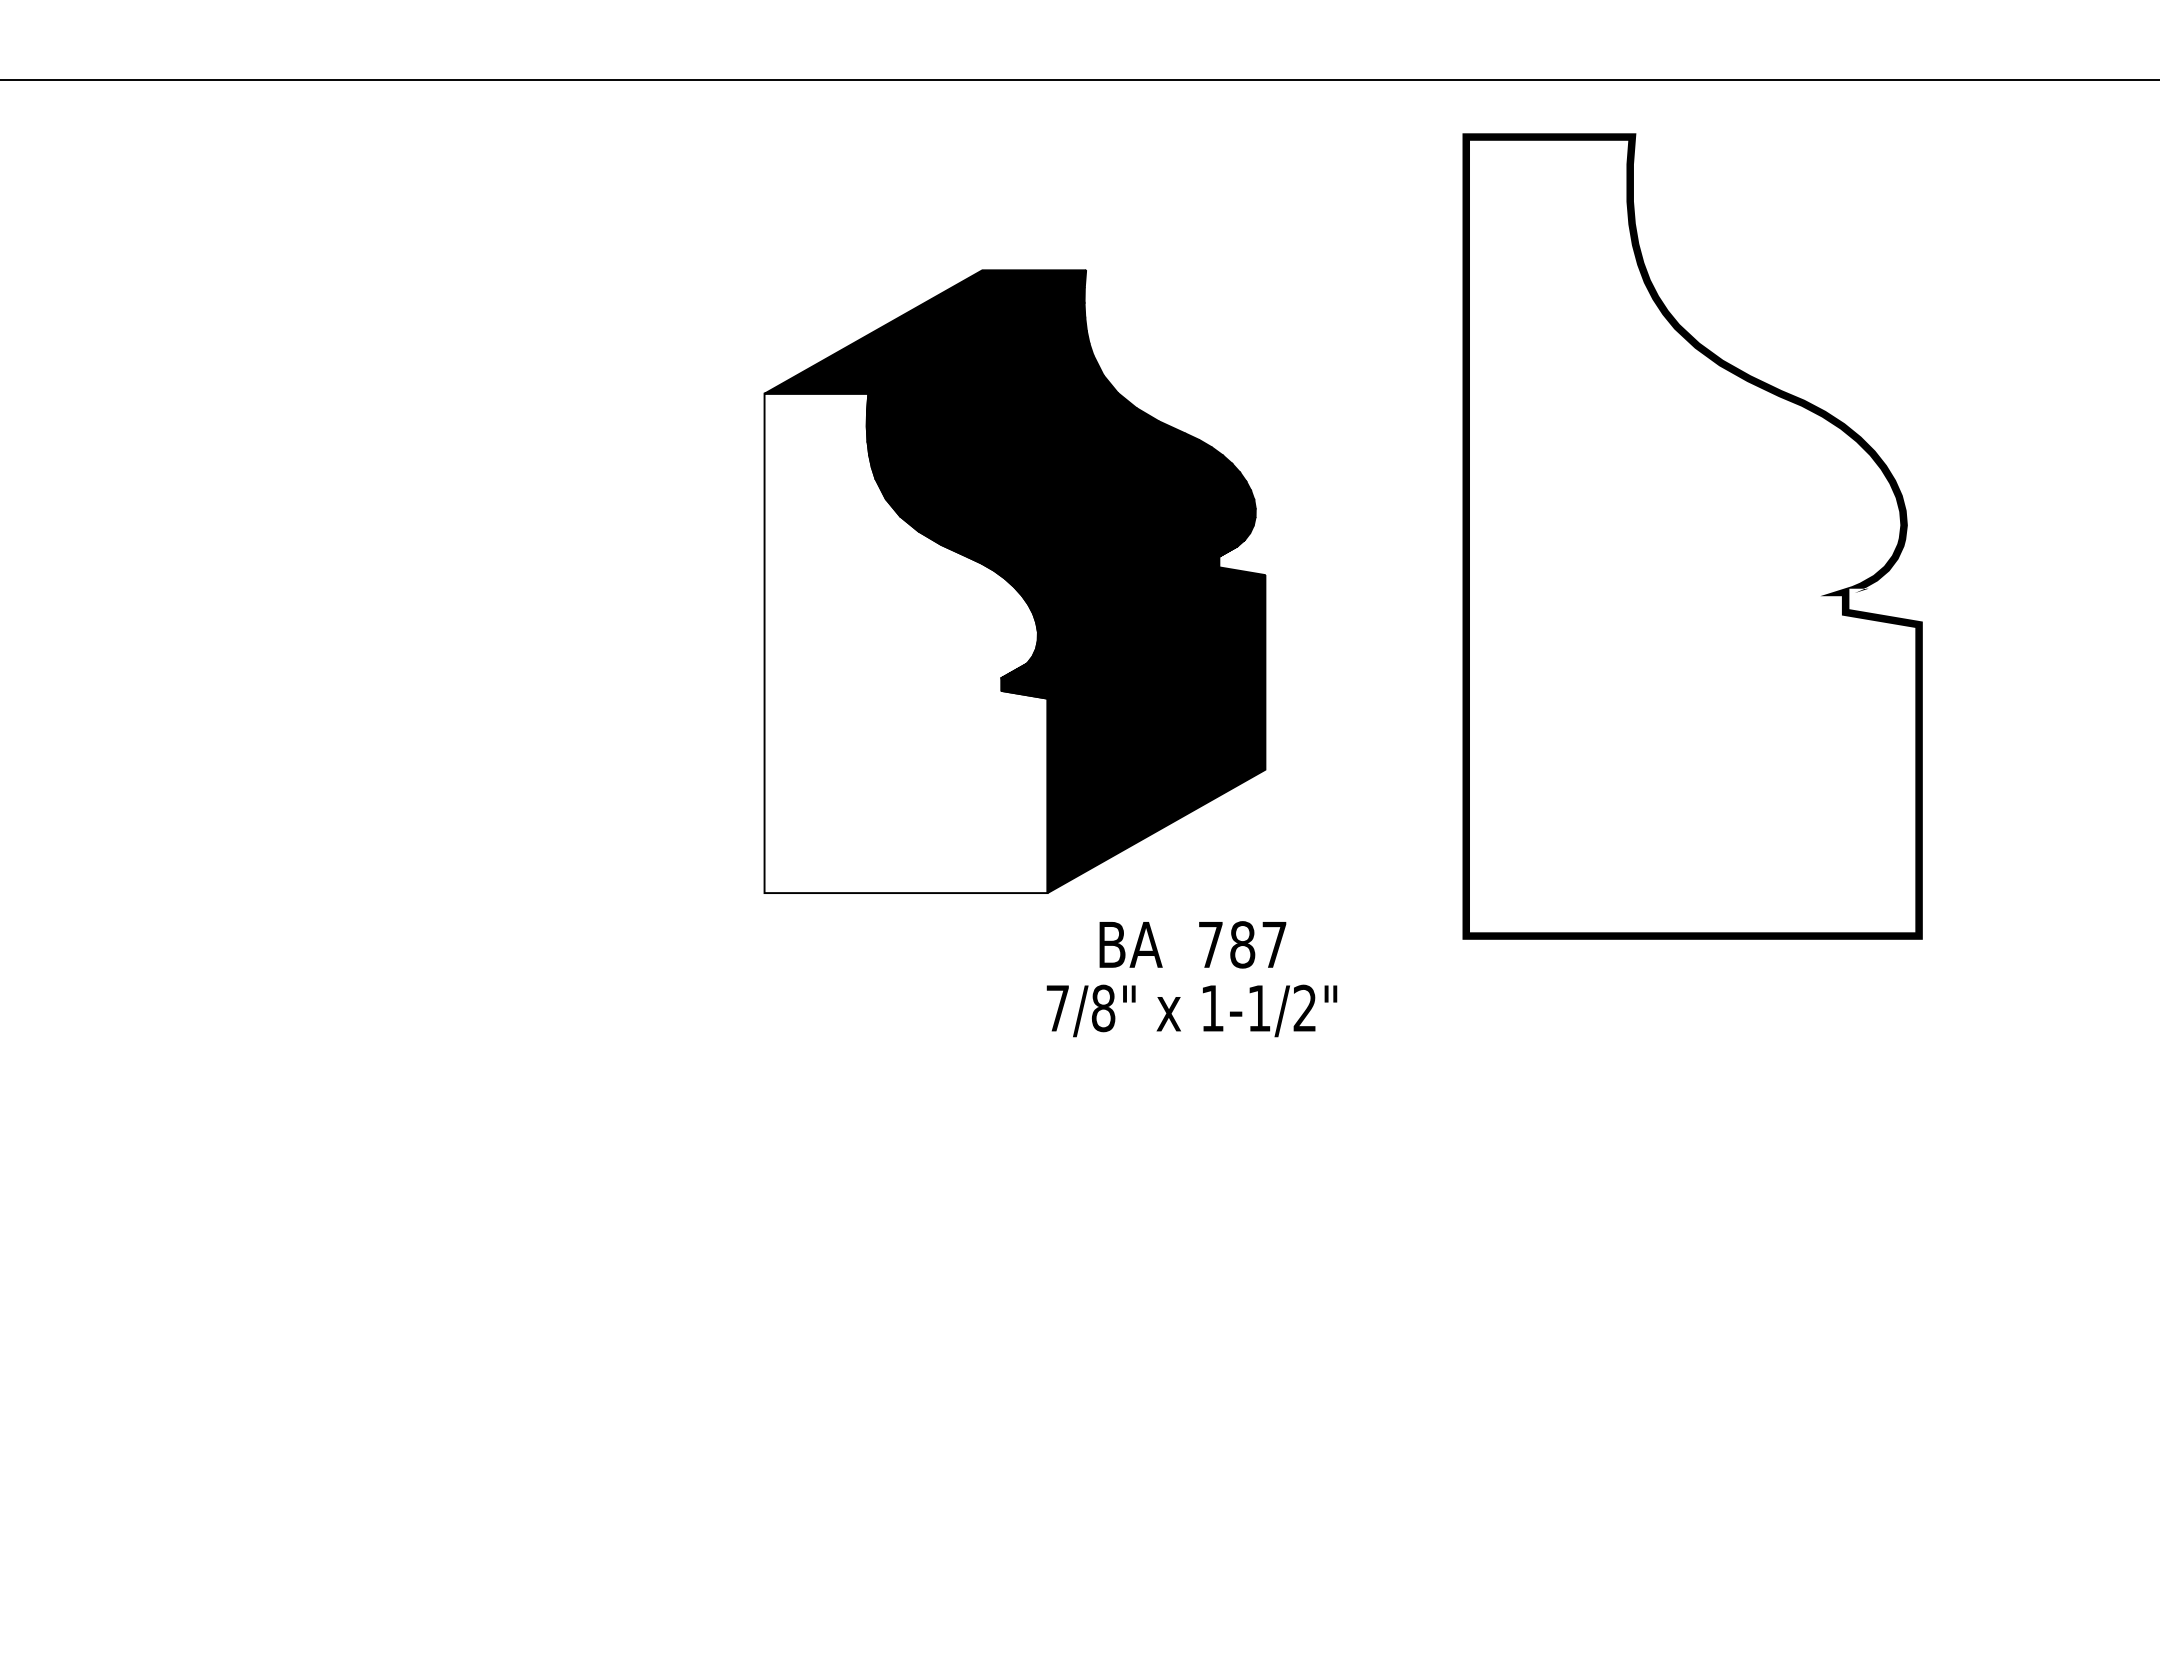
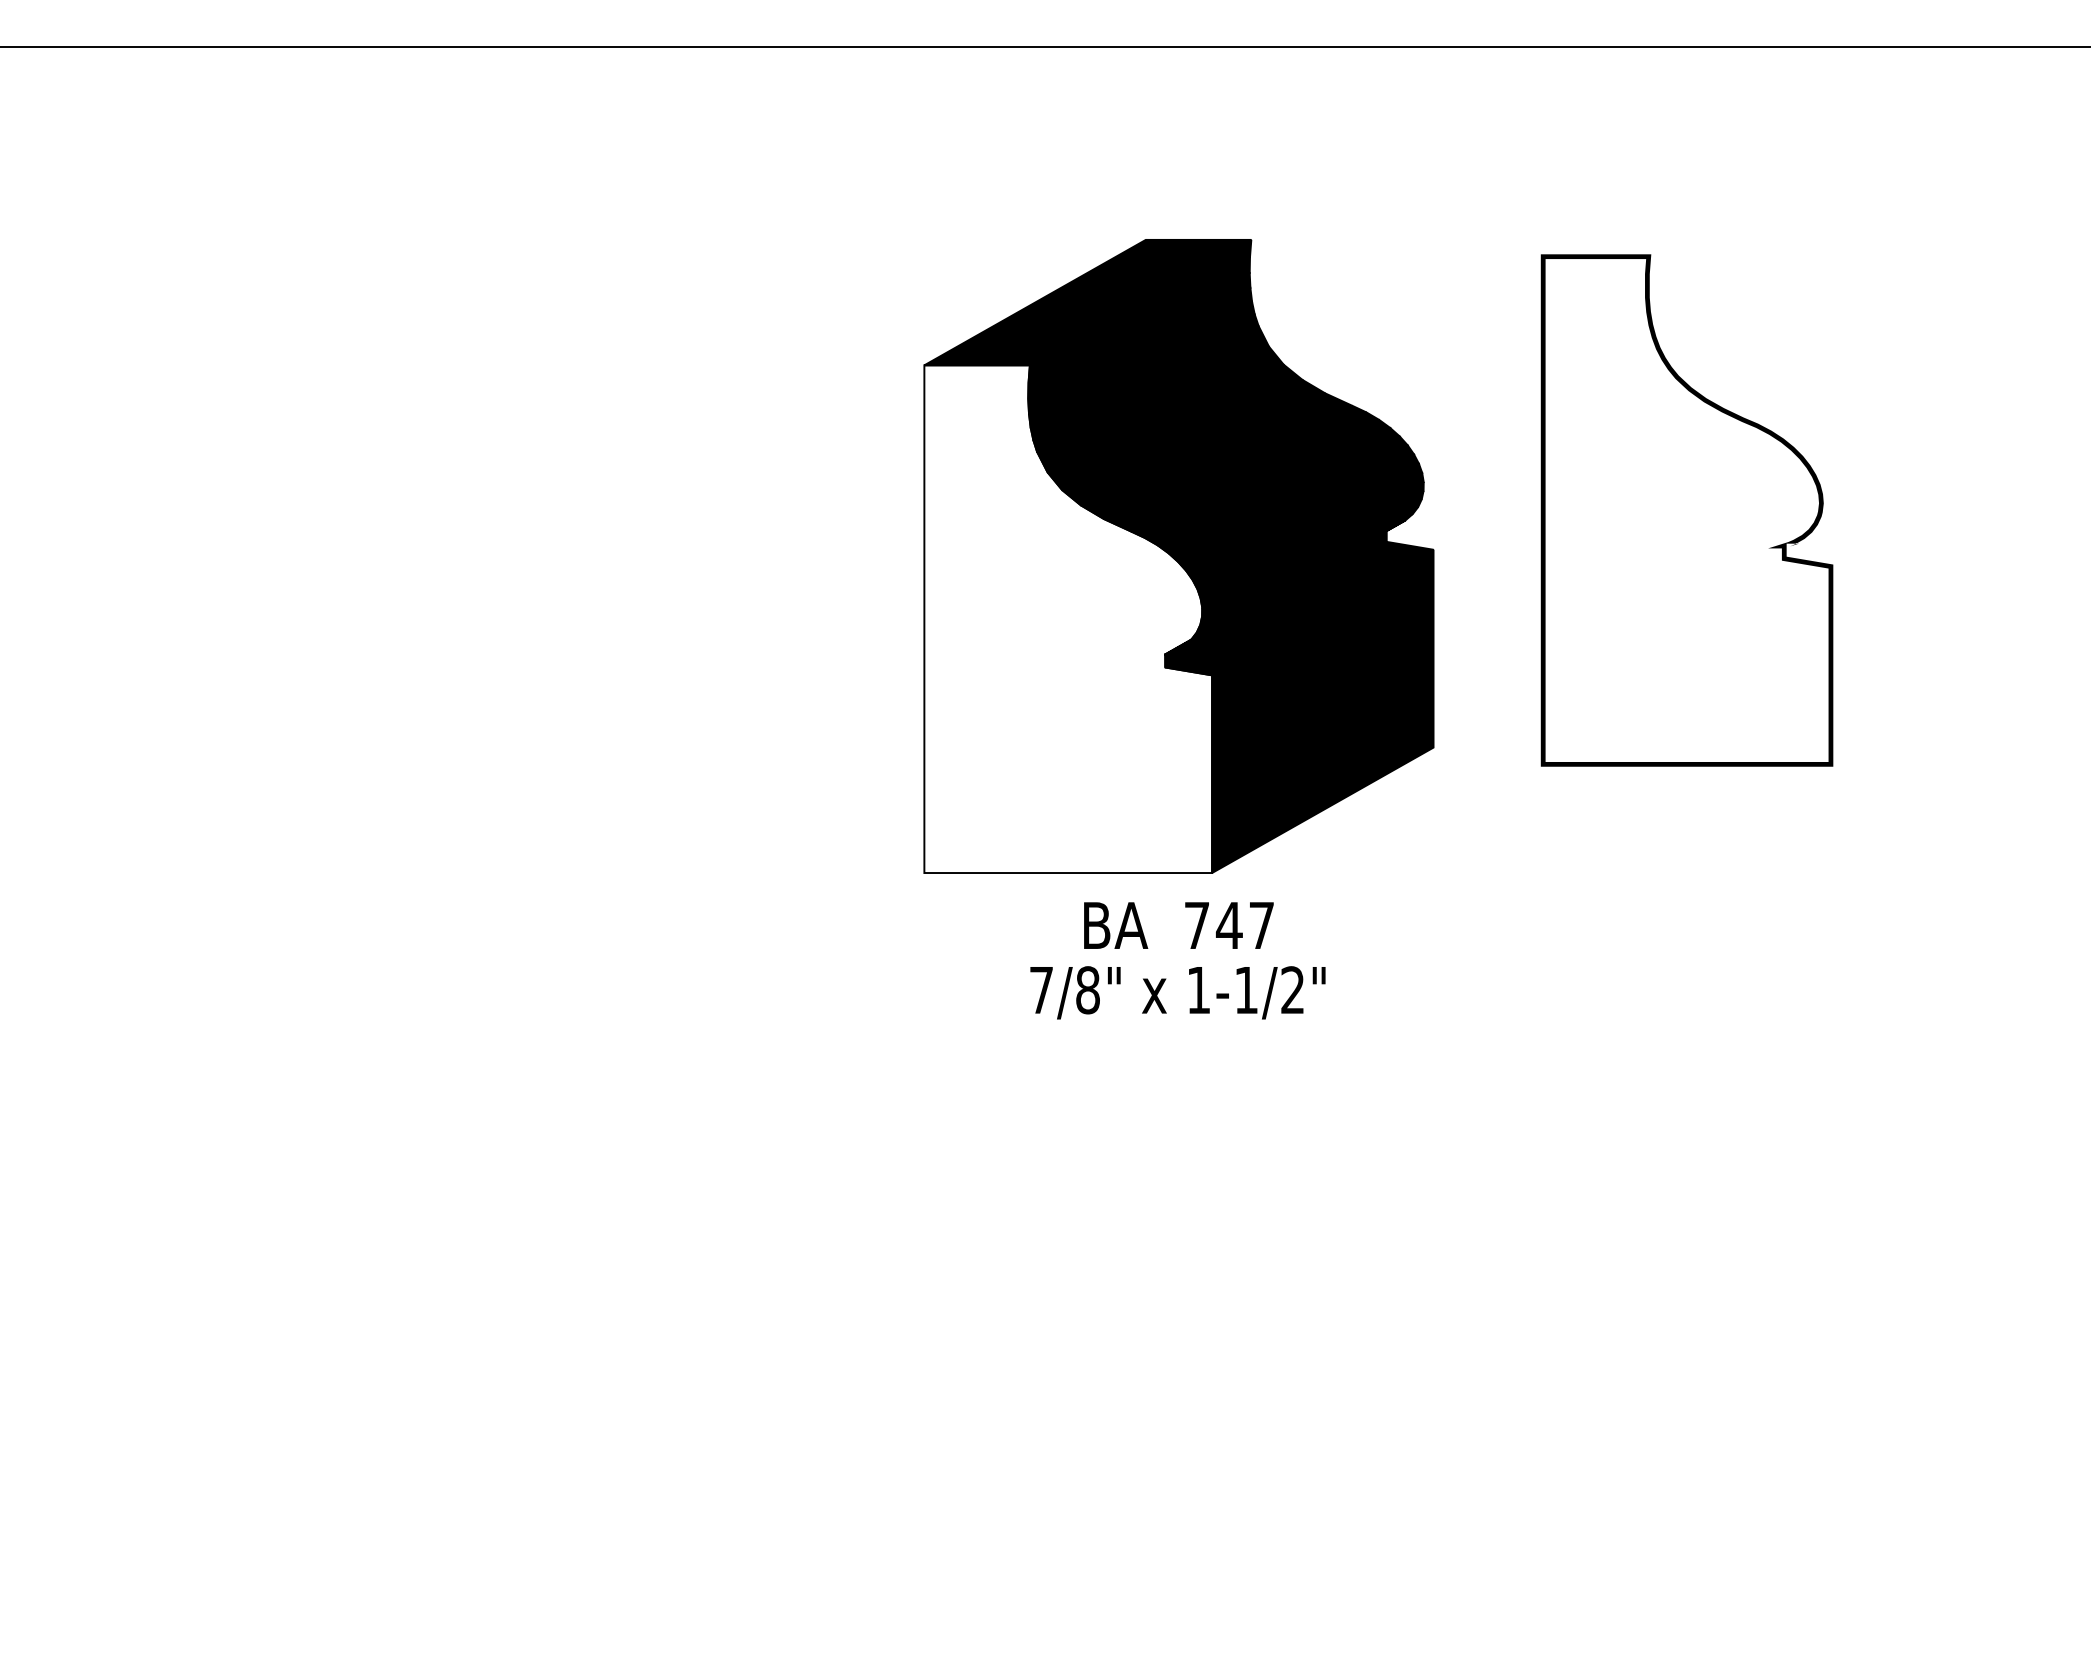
part: (1692, 536) -> (1686, 510), size x0.62
part: (1014, 581) -> (1178, 556), moved
text: (1242, 944) -> (1229, 925), 787 -> 747

